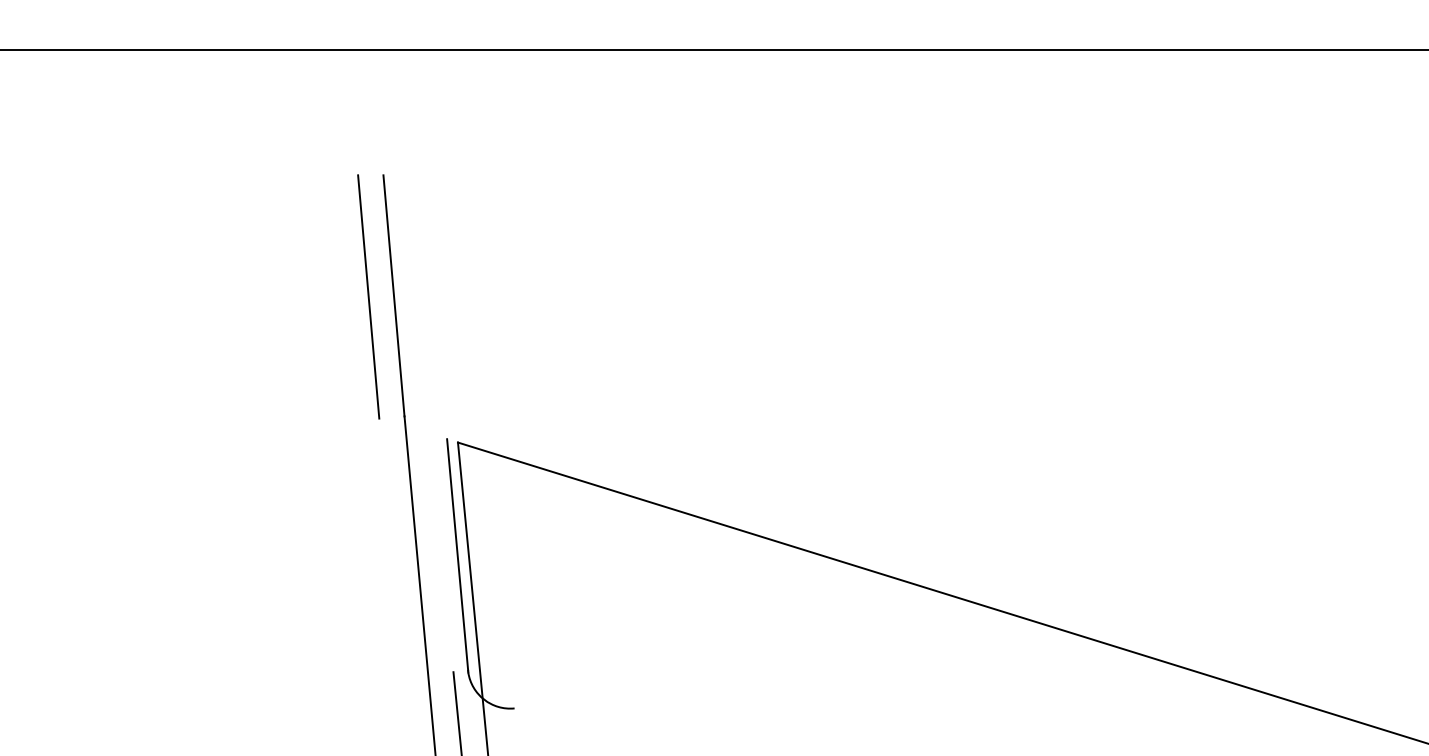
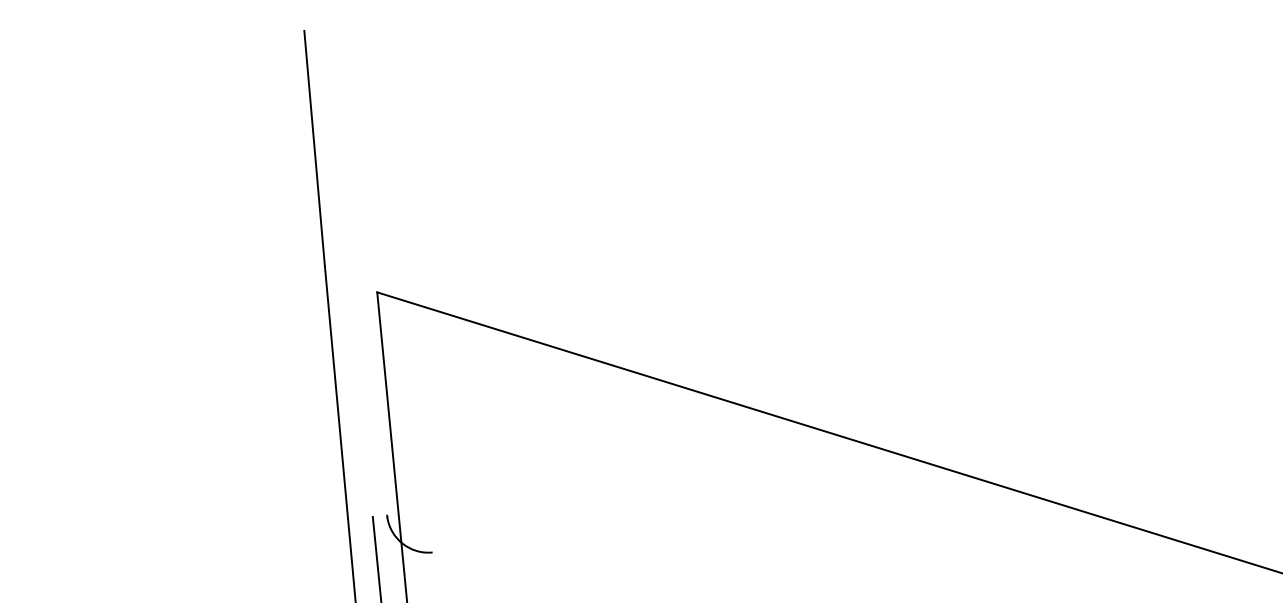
line: (368, 296) -> (289, 149), removed
line: (457, 554) -> (376, 401), removed

